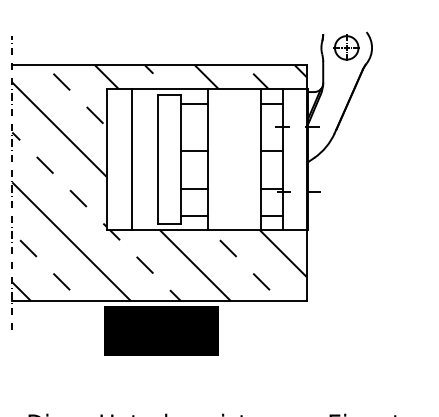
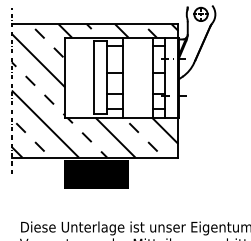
line: (131, 159) -> (79, 77), removed

